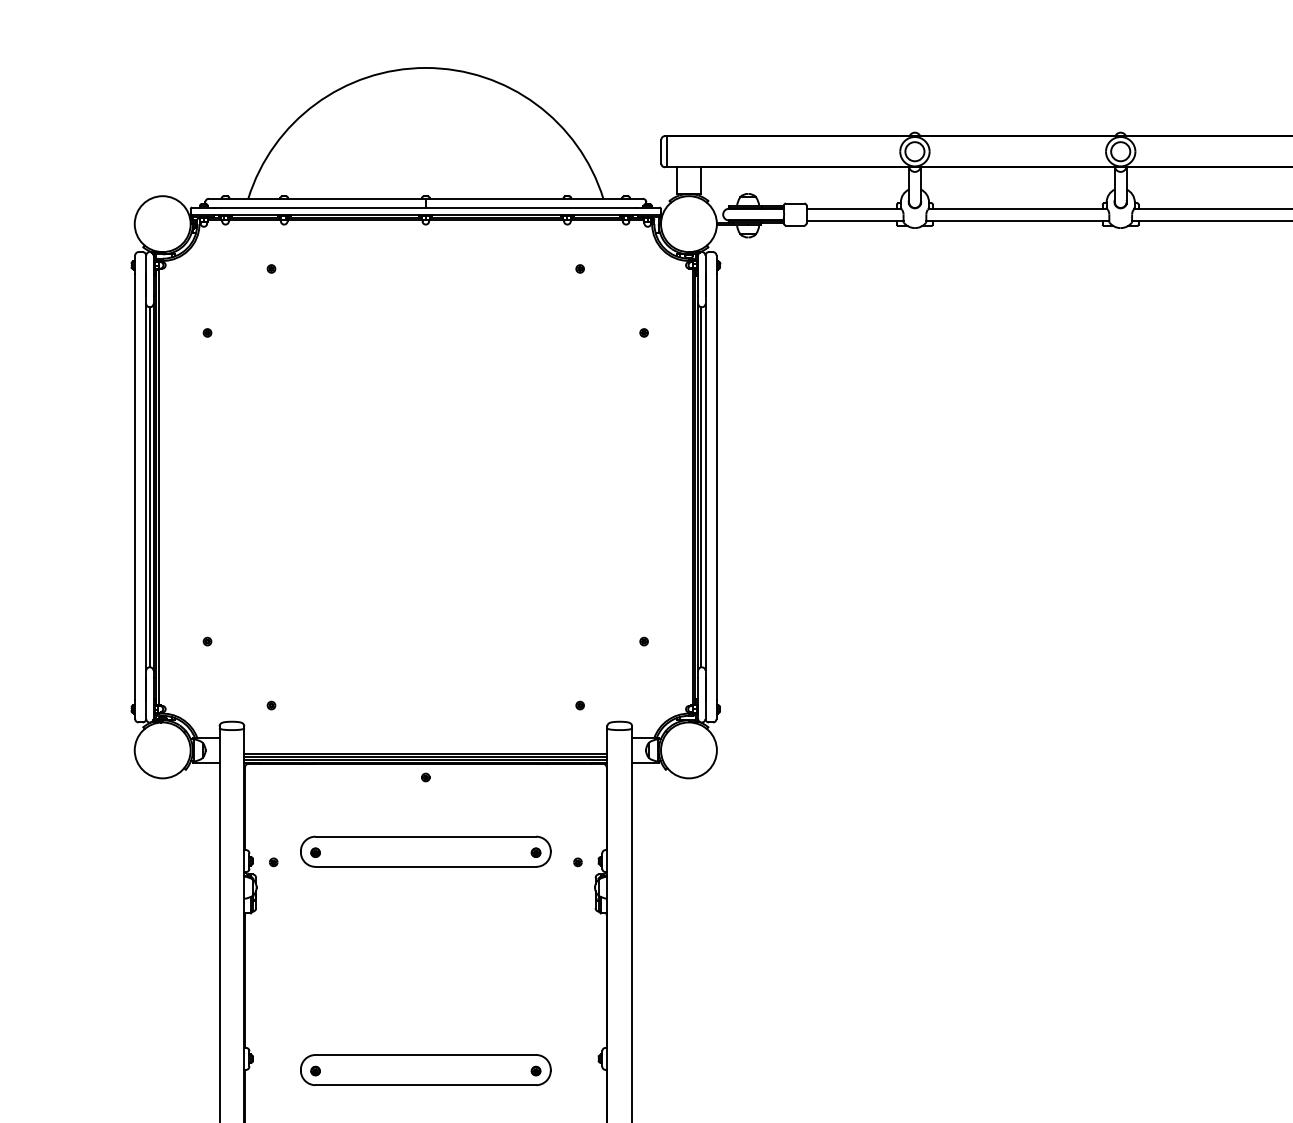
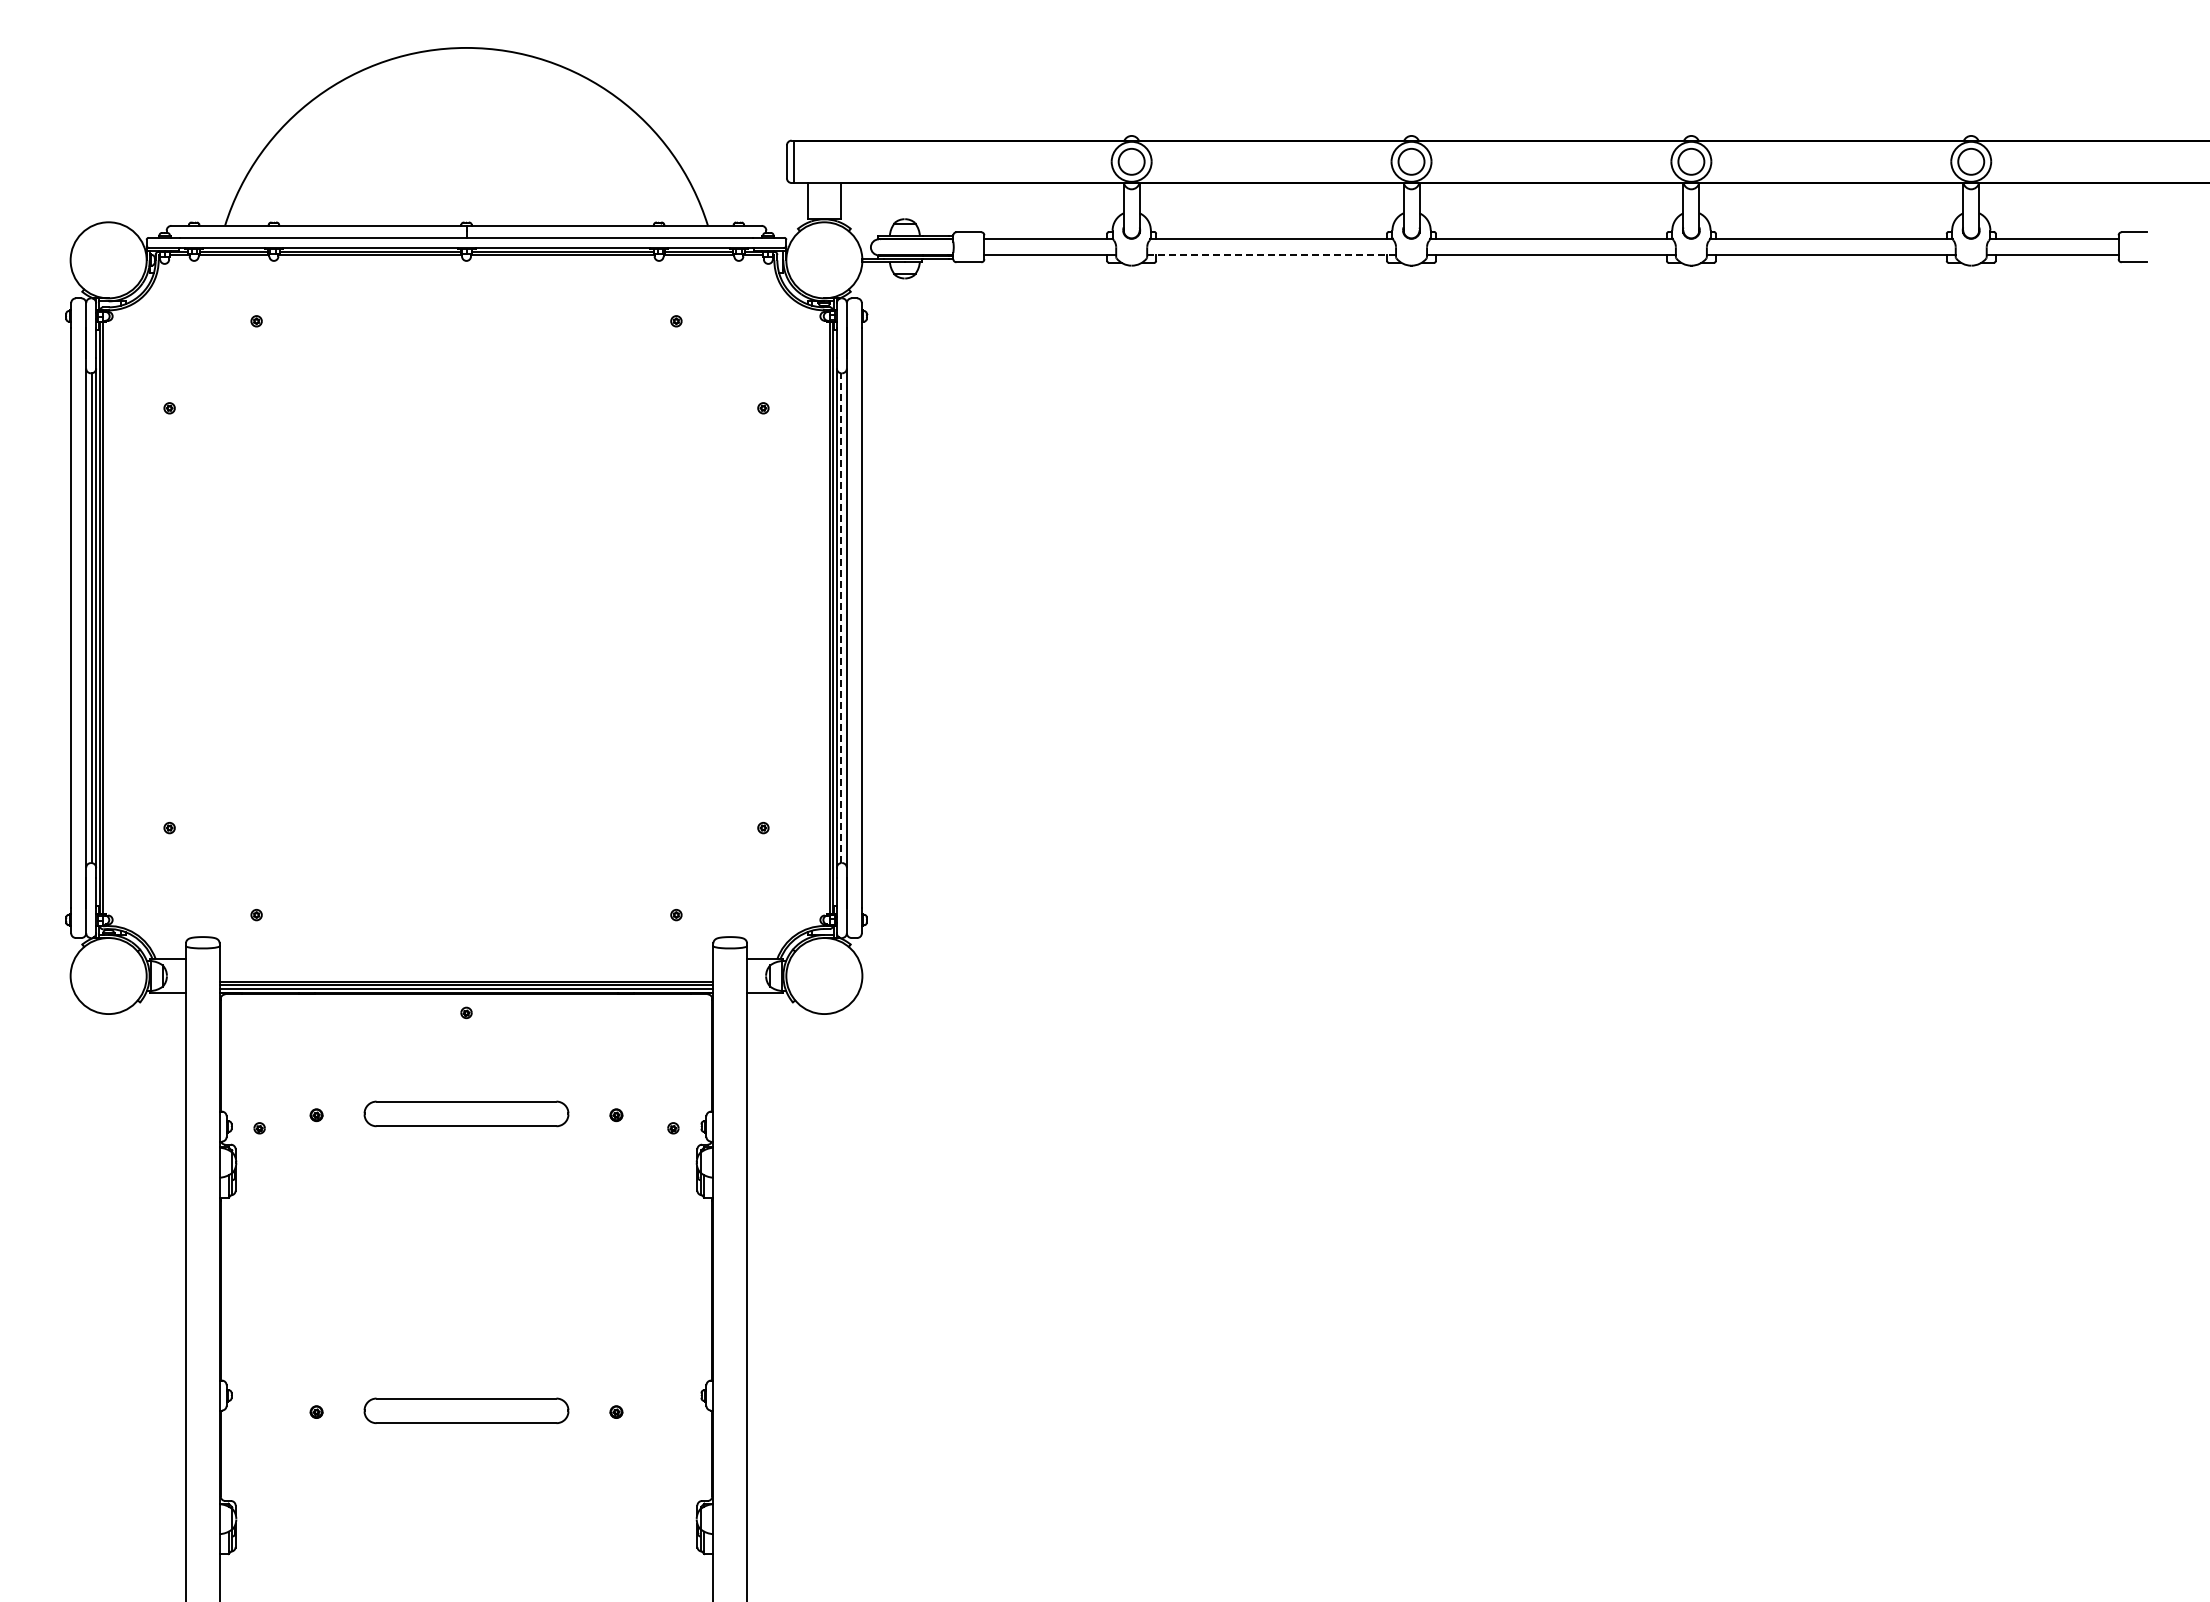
line: (1017, 220) -> (1271, 255), solid -> dashed
line: (701, 487) -> (841, 618), solid -> dashed
part: (425, 851) -> (466, 1113), size x0.6
part: (425, 1069) -> (466, 1410), size x0.6

